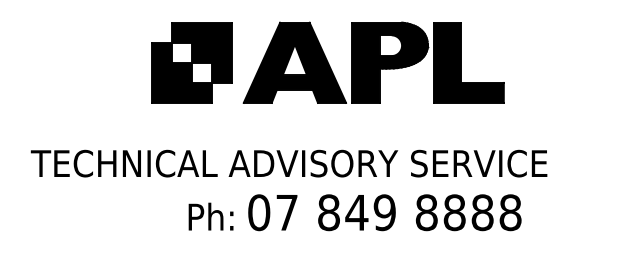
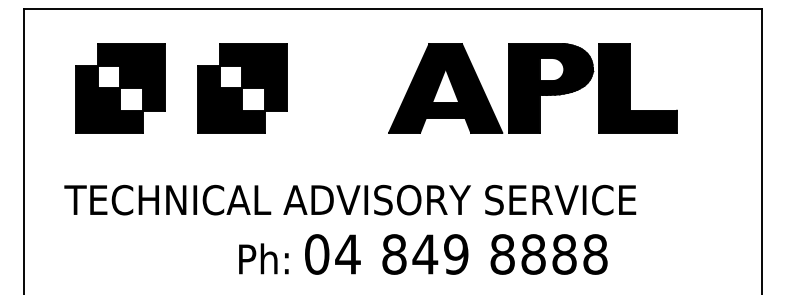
part: (81, 62) -> (120, 88), added
part: (373, 62) -> (532, 88), moved
text: (286, 212) -> (347, 254), 07 -> 04

